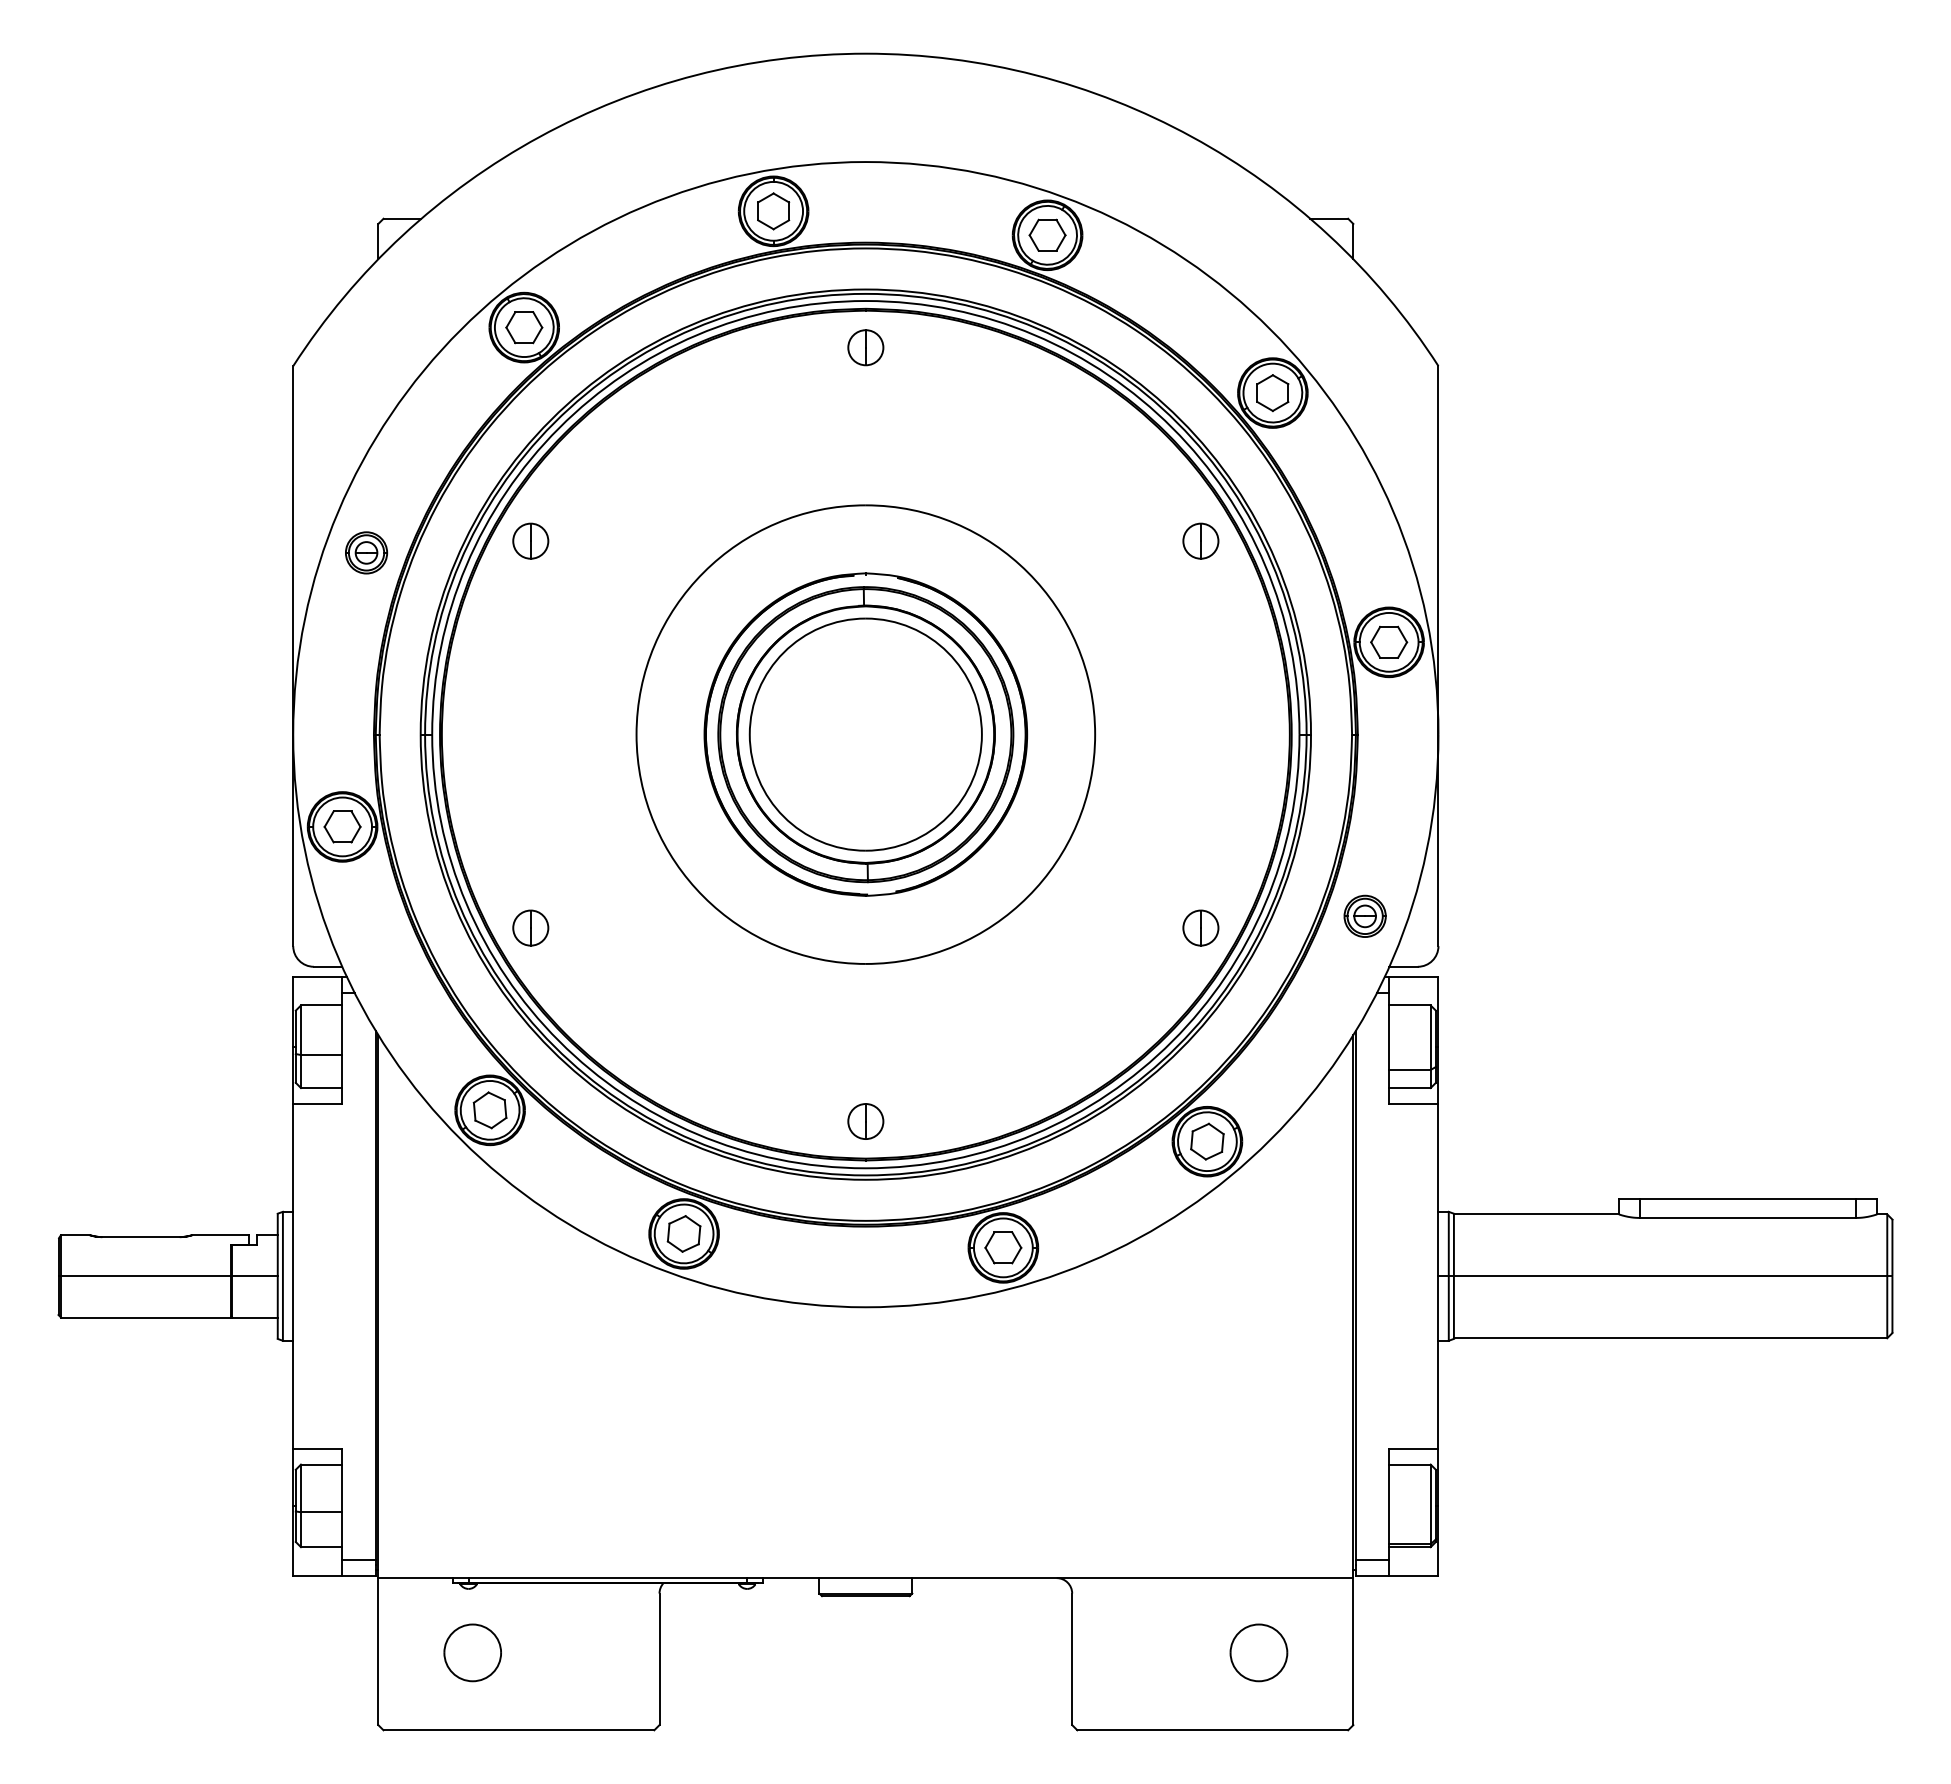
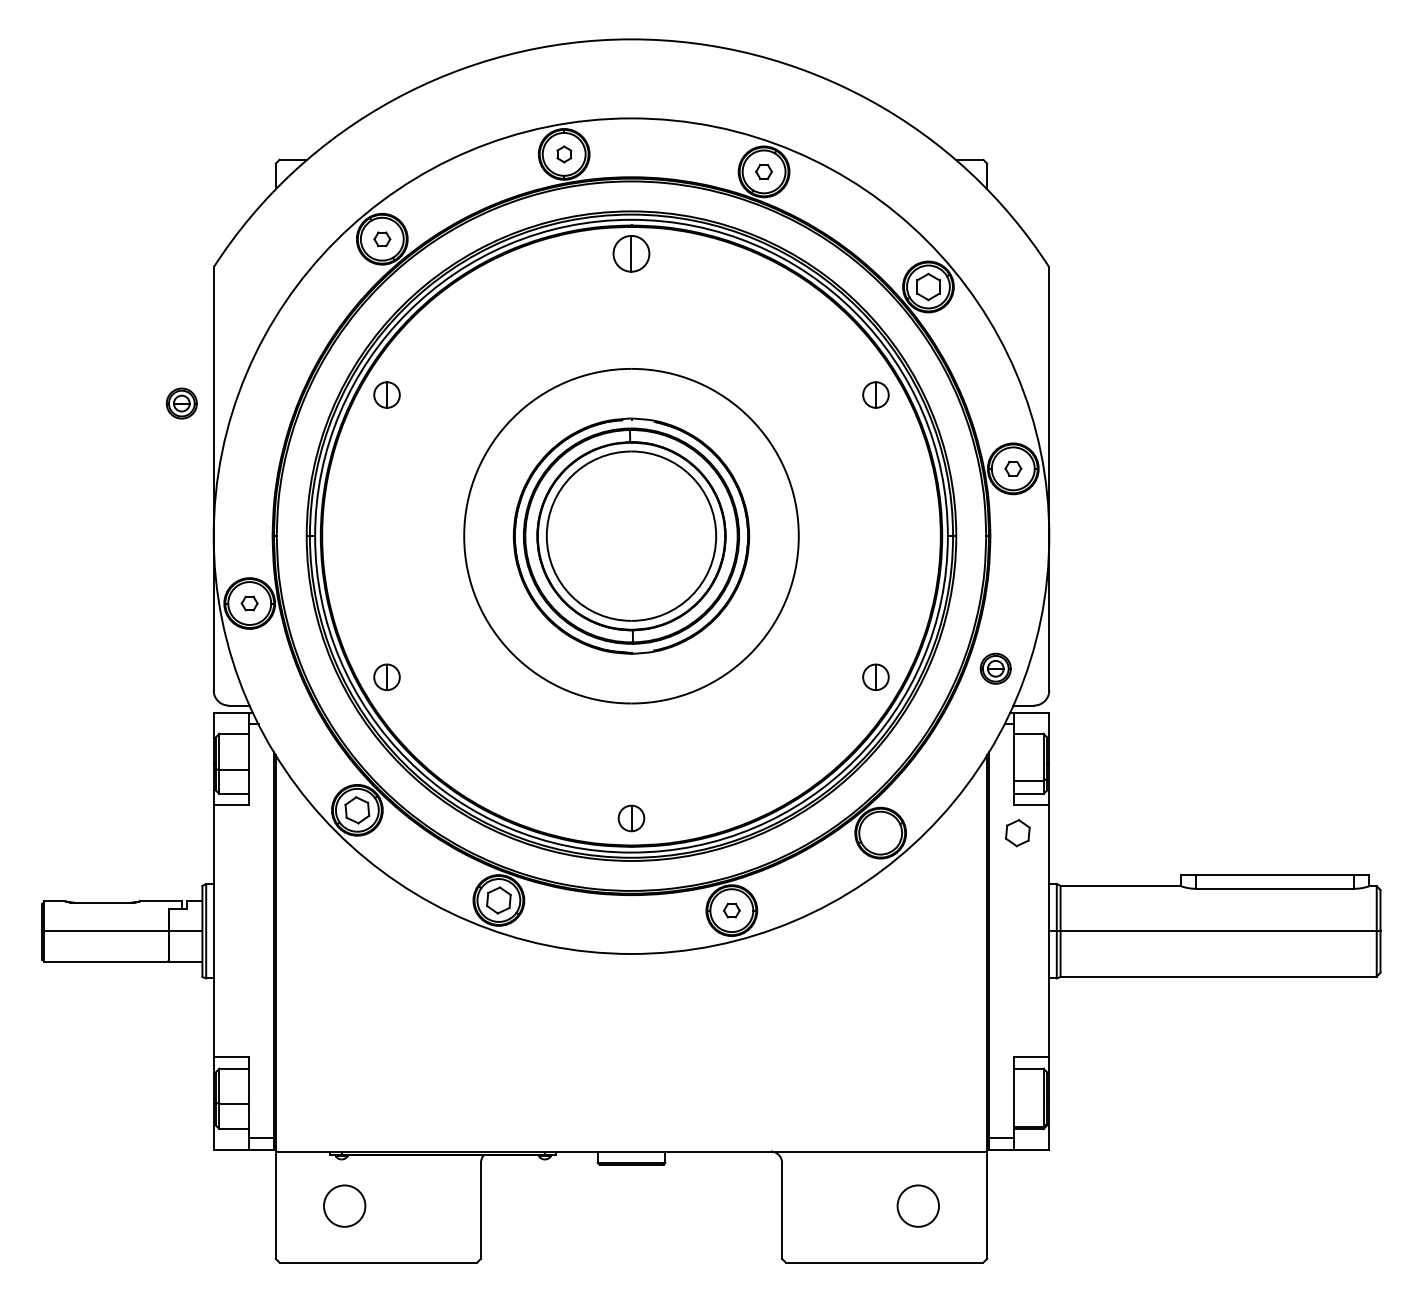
part: (773, 211) -> (564, 154), size x0.6
part: (1047, 234) -> (764, 171), size x0.6
part: (524, 327) -> (382, 239), size x0.6
part: (865, 347) -> (631, 253), size x1.4
part: (366, 552) -> (181, 403), moved
part: (1389, 641) -> (1013, 468), size x0.6
part: (342, 826) -> (249, 603), size x0.6
part: (1207, 1141) -> (1017, 833), moved
part: (1003, 1247) -> (731, 910), size x0.6

